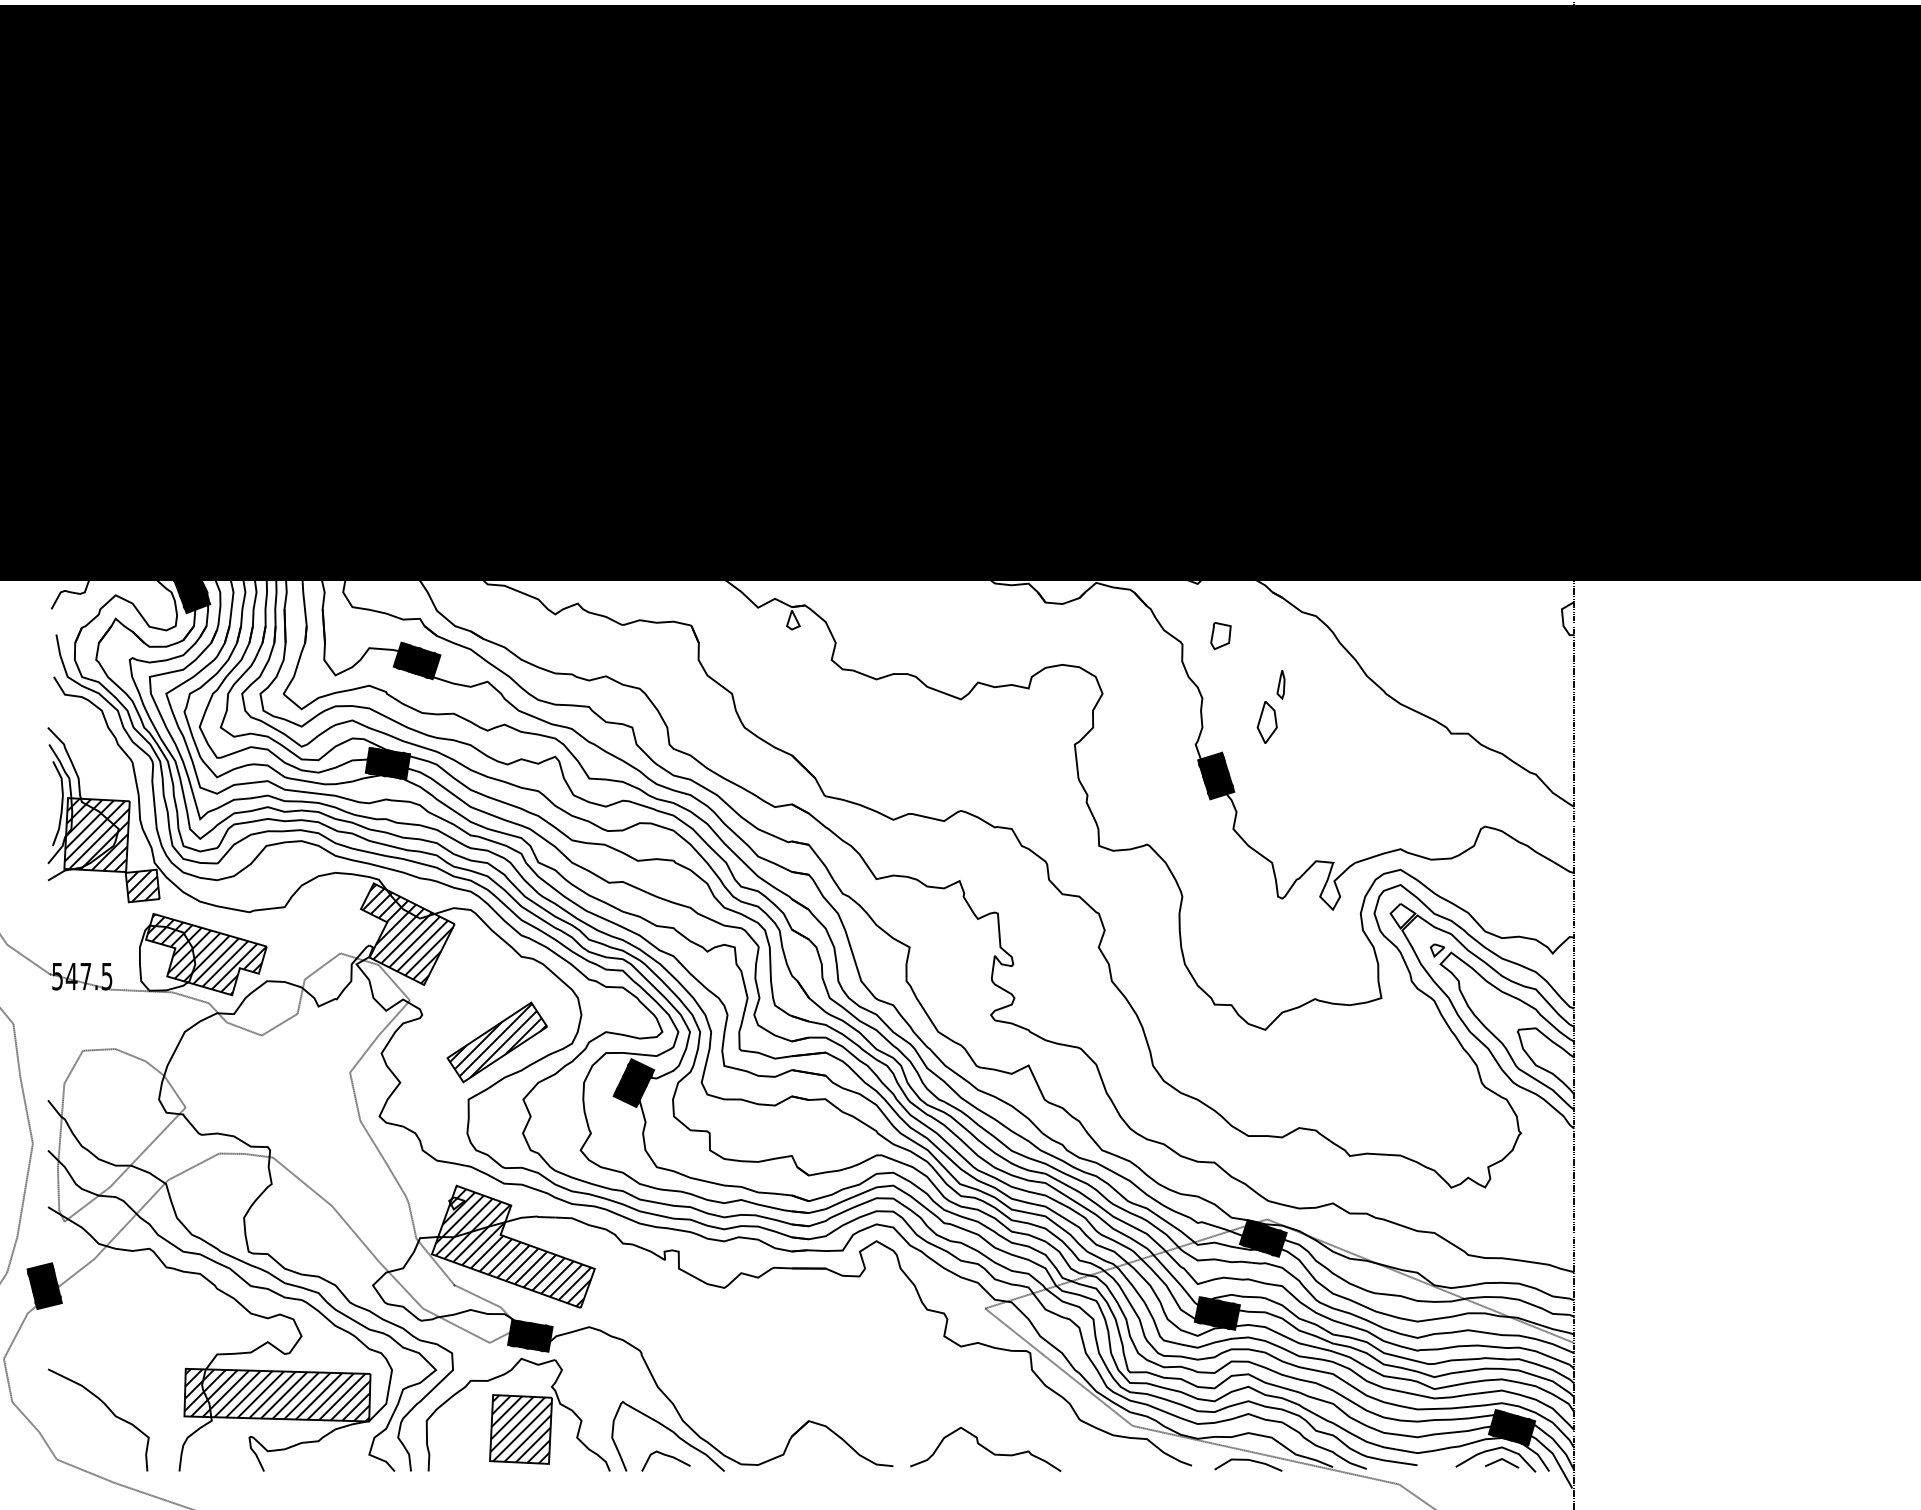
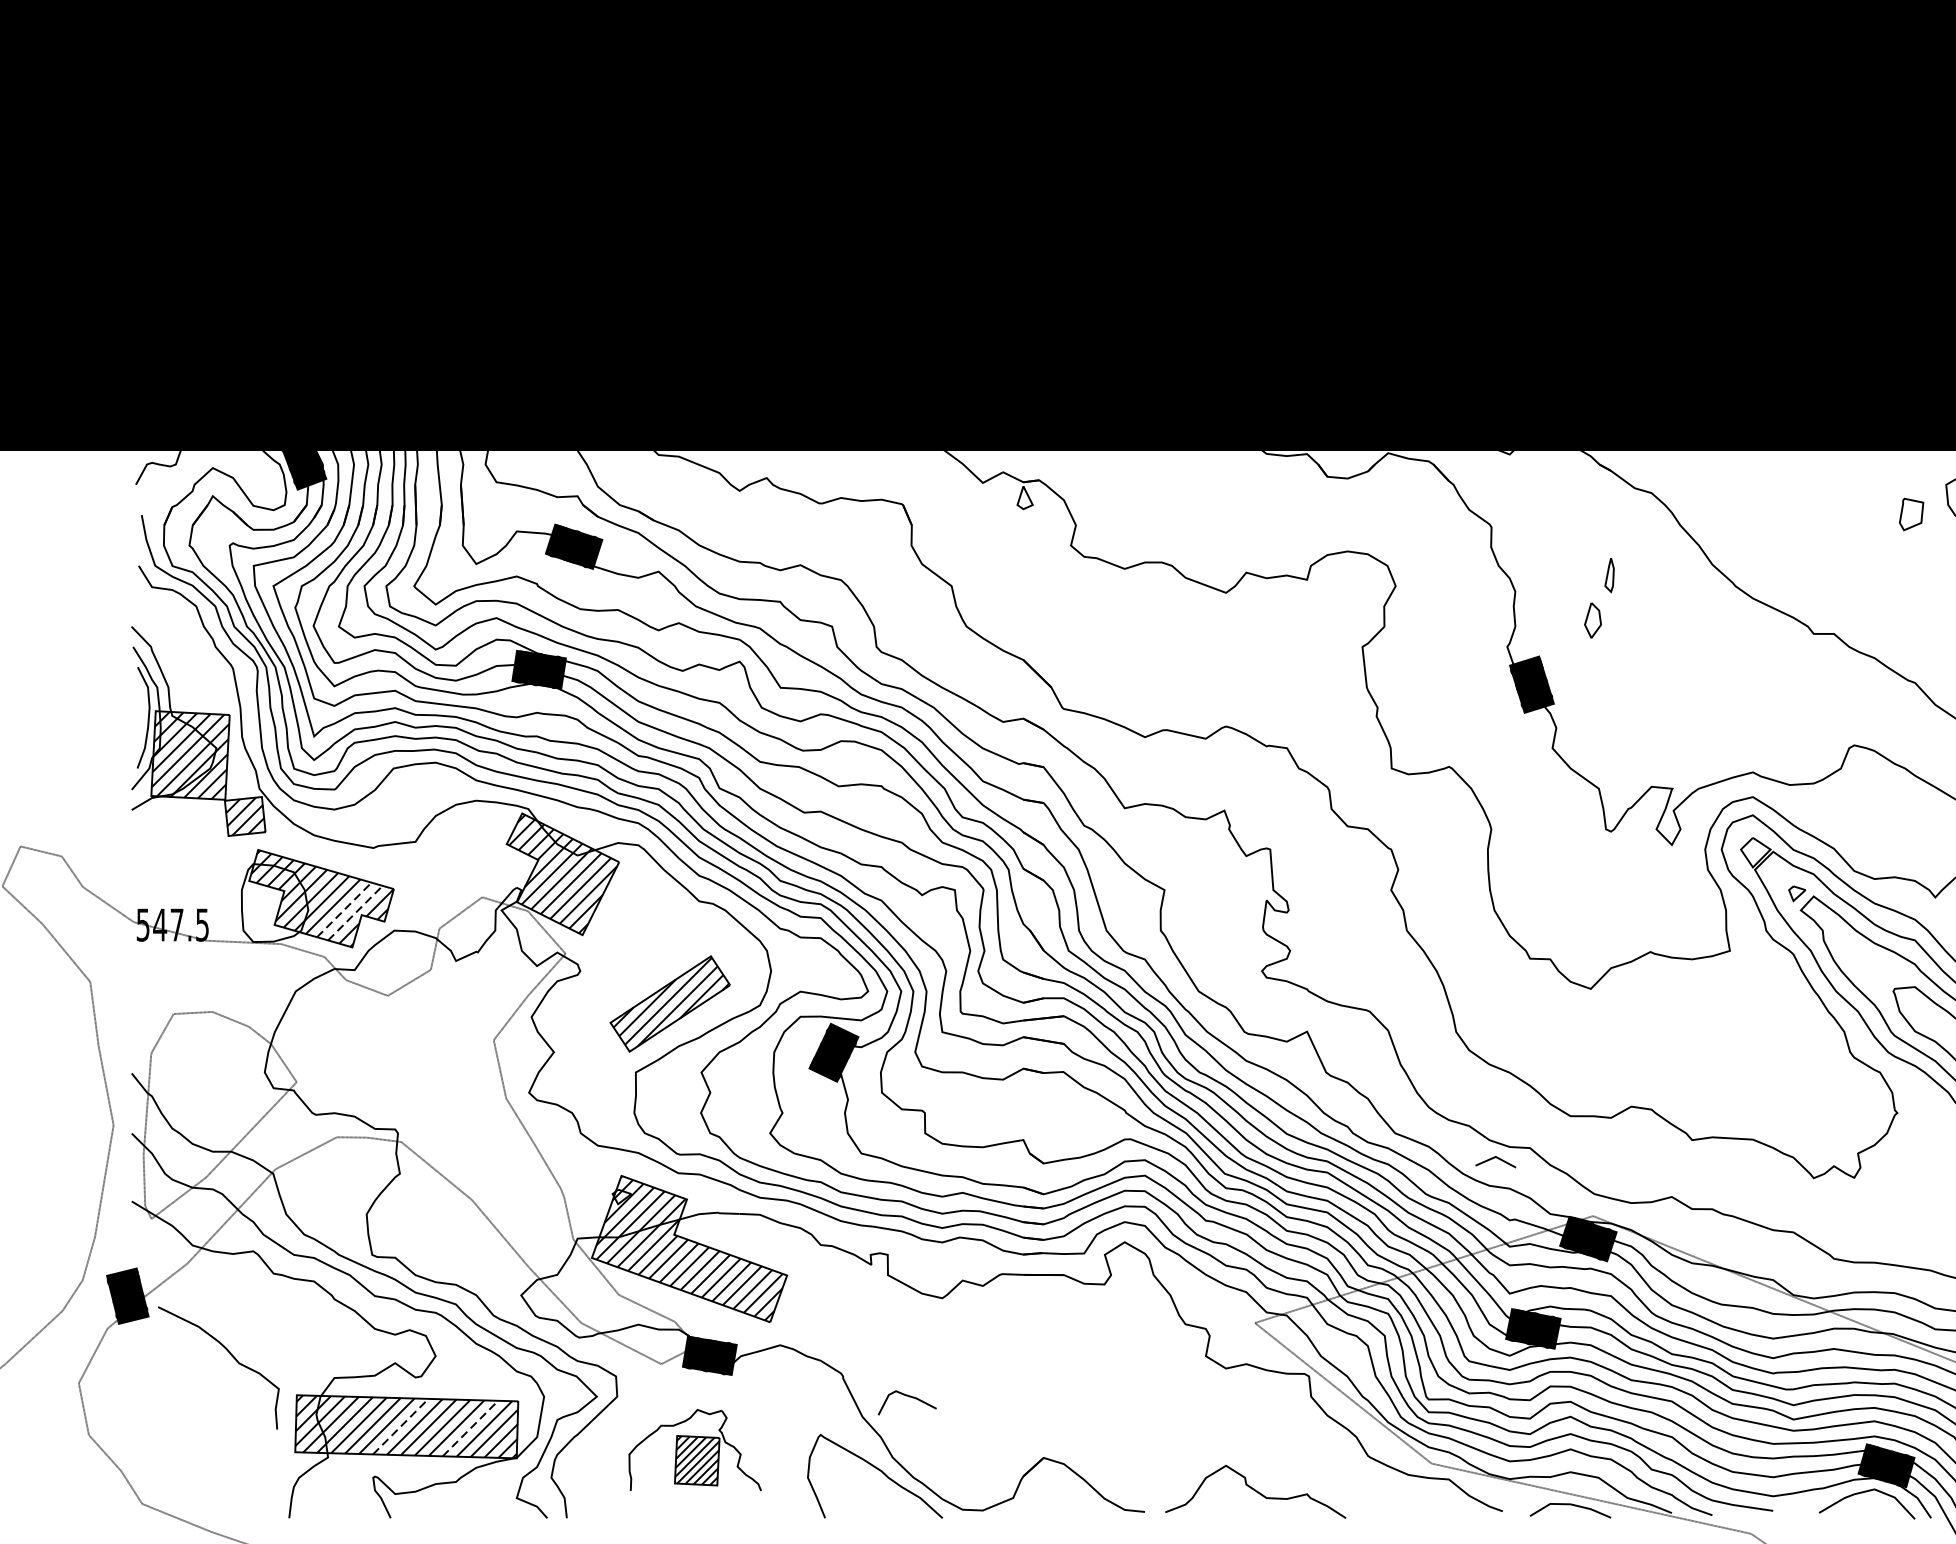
part: (1220, 636) -> (1911, 515), moved
part: (1266, 722) -> (1592, 620), size x0.7
line: (225, 963) -> (344, 909), solid -> dashed
line: (235, 966) -> (356, 913), solid -> dashed
line: (272, 1395) -> (400, 1427), solid -> dashed
line: (330, 1396) -> (470, 1428), solid -> dashed
curve: (108, 1409) -> (230, 1355), moved
part: (517, 1414) -> (694, 1449), size x0.6
curve: (666, 1456) -> (907, 1397), moved
line: (1504, 1461) -> (1498, 1159), moved

